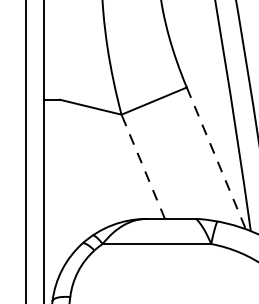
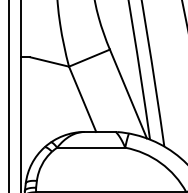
line: (216, 159) -> (128, 94), dashed -> solid
line: (143, 165) -> (82, 98), dashed -> solid

